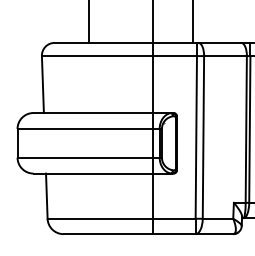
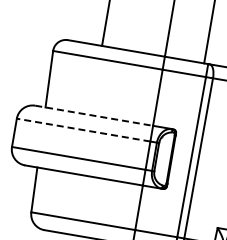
line: (93, 113) -> (94, 116), solid -> dashed
line: (85, 128) -> (83, 129), solid -> dashed

